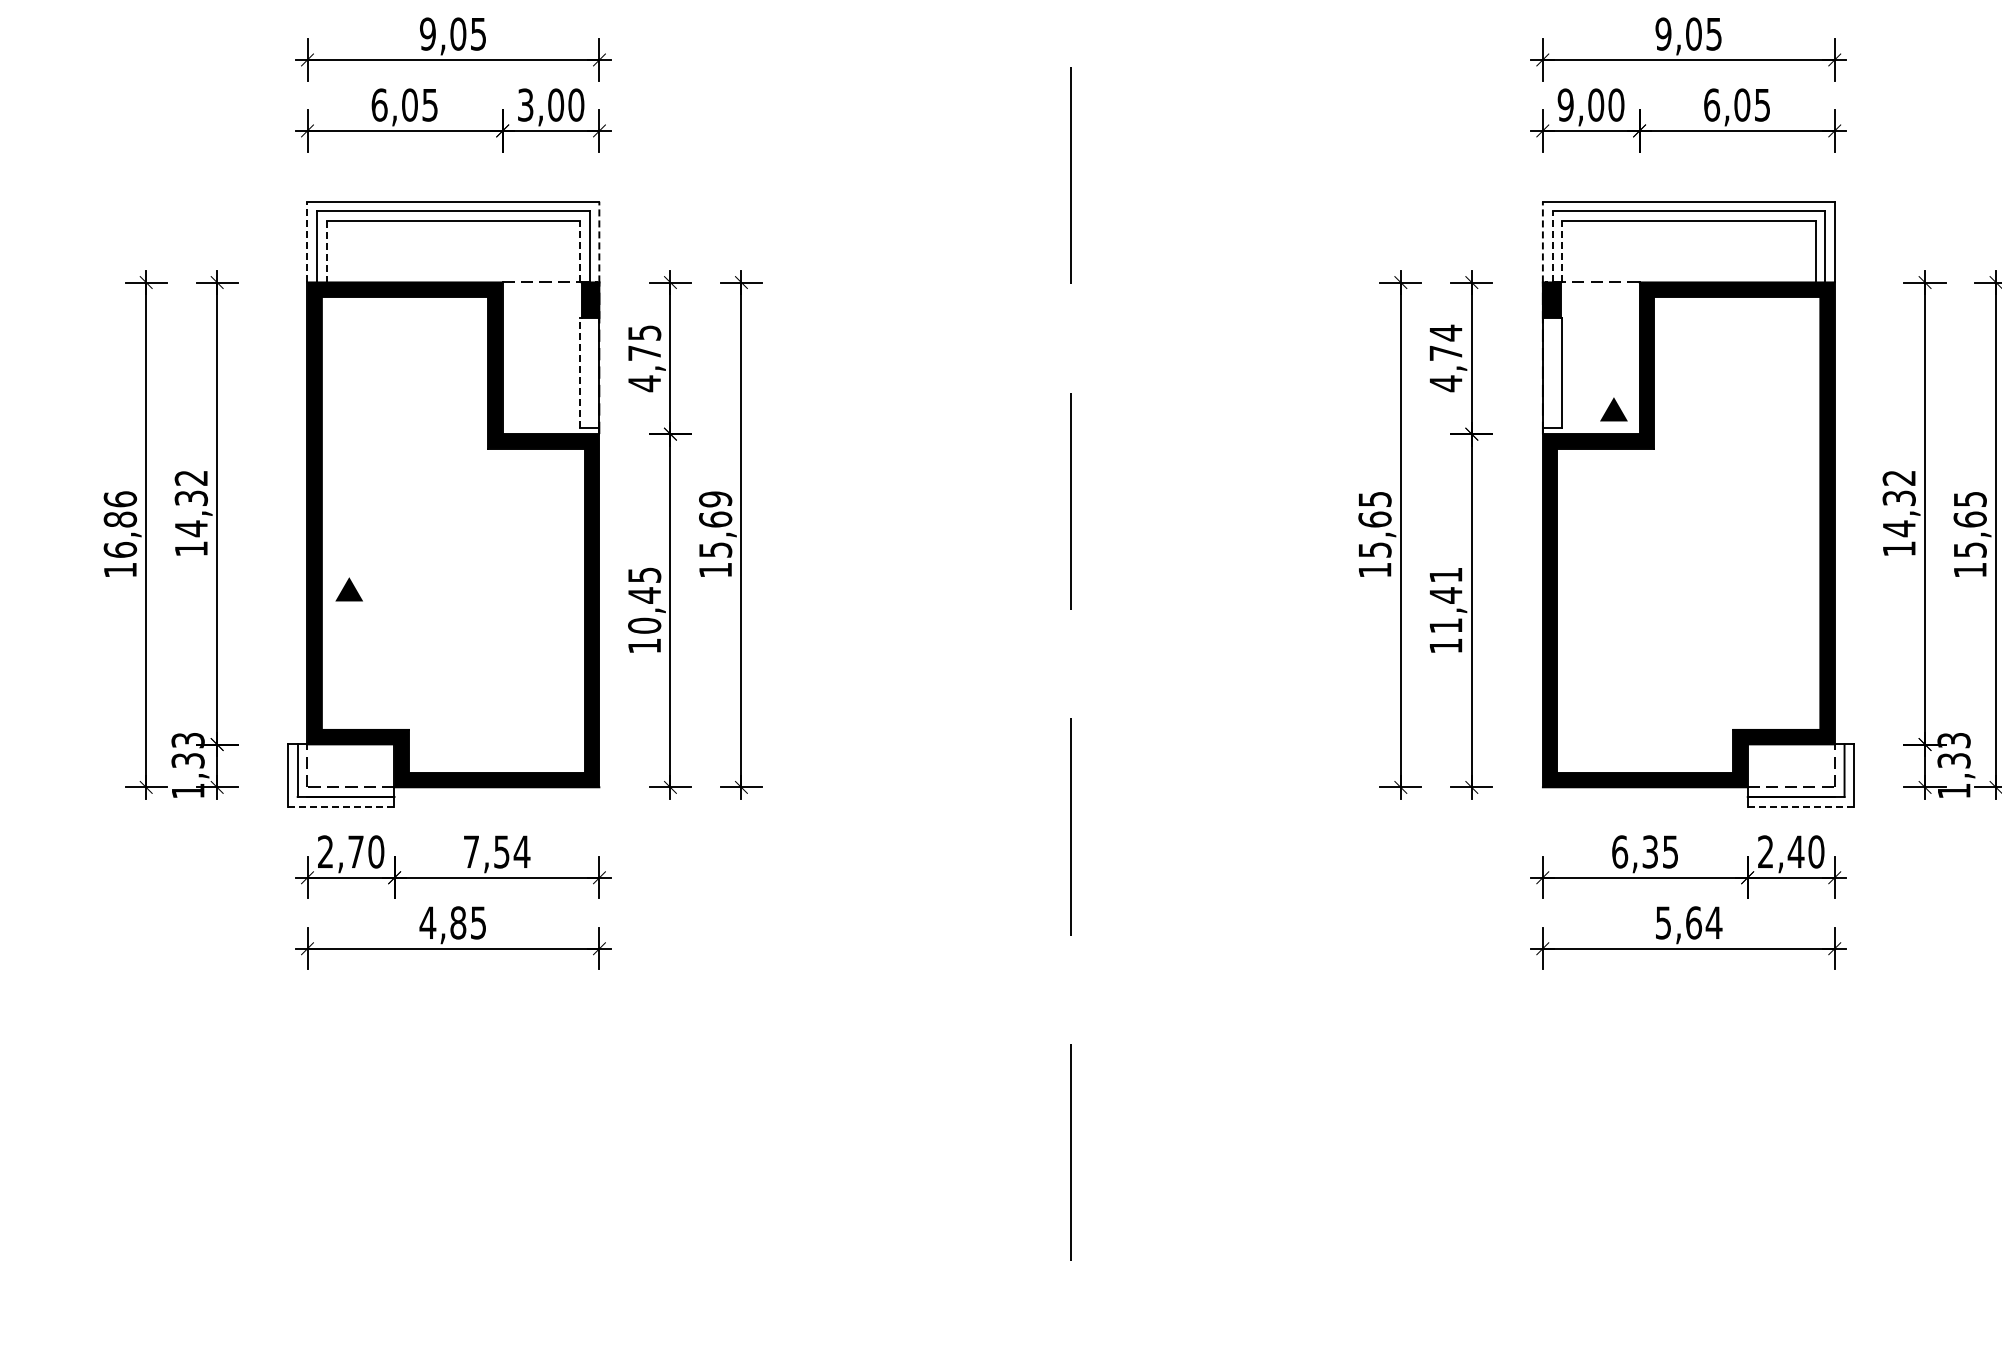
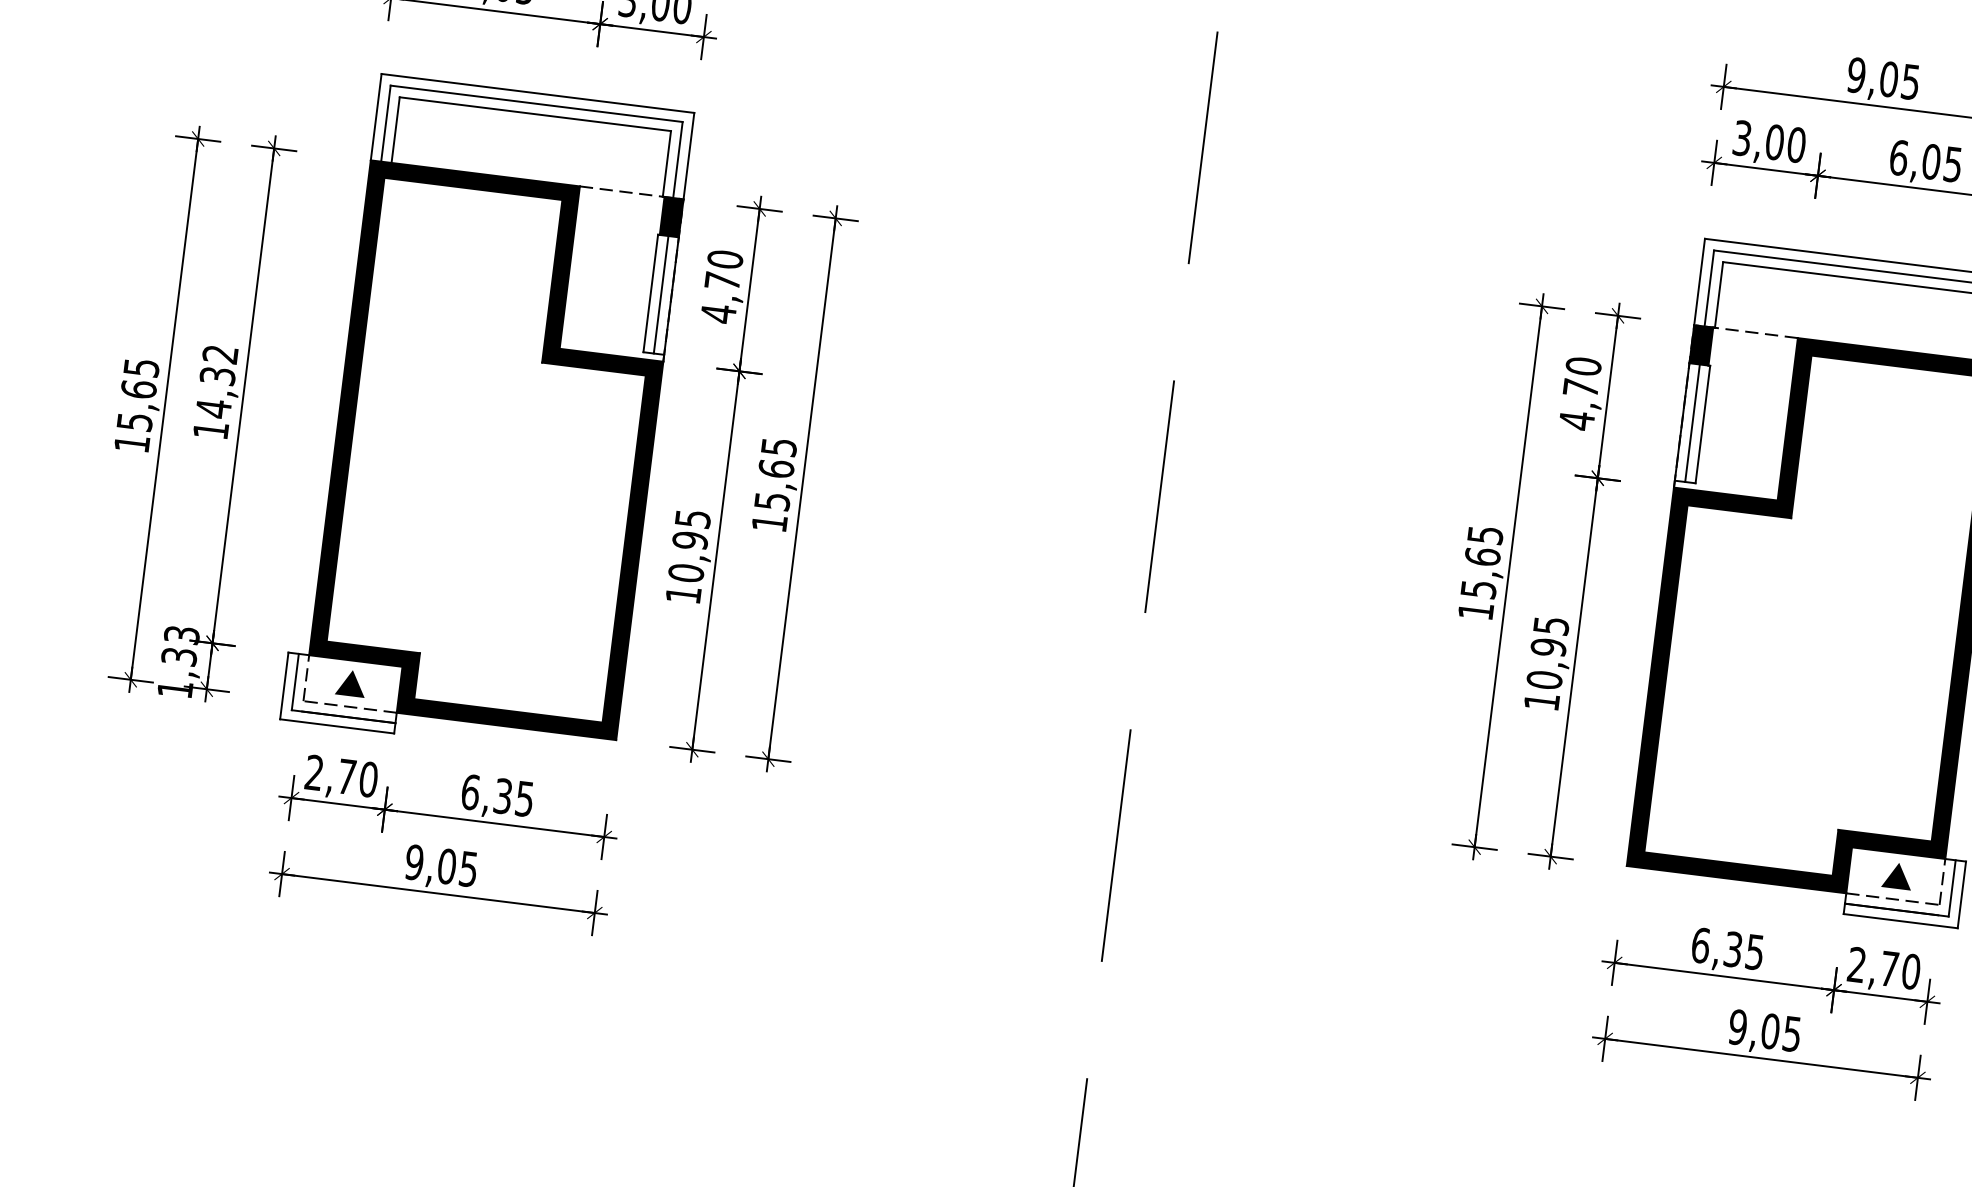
text: (1565, 104) -> (1742, 137), 9,00 -> 3,00
line: (307, 241) -> (376, 116), dashed -> solid
line: (599, 241) -> (689, 155), dashed -> solid
line: (1542, 241) -> (1699, 281), dashed -> solid
line: (1552, 246) -> (1709, 288), dashed -> solid
line: (326, 251) -> (395, 129), dashed -> solid
line: (579, 251) -> (666, 163), dashed -> solid
line: (1562, 251) -> (1719, 294), dashed -> solid
text: (644, 332) -> (725, 258), 4,75 -> 4,70
text: (1445, 332) -> (1583, 365), 4,74 -> 4,70
line: (579, 372) -> (650, 293), dashed -> solid
line: (589, 372) -> (660, 294), added
line: (1552, 372) -> (1692, 422), added
part: (1613, 409) -> (1897, 875), moved
text: (715, 499) -> (779, 447), 15,69 -> 15,65
text: (120, 524) -> (138, 394), 16,86 -> 15,65
part: (348, 589) -> (350, 683), moved
text: (644, 595) -> (690, 540), 10,45 -> 10,95
text: (1445, 600) -> (1547, 652), 11,41 -> 10,95
line: (340, 806) -> (336, 726), dashed -> solid
line: (1801, 806) -> (1901, 921), dashed -> solid
text: (496, 851) -> (497, 795), 7,54 -> 6,35
text: (1795, 851) -> (1888, 968), 2,40 -> 2,70
text: (442, 922) -> (430, 863), 4,85 -> 9,05
text: (1688, 922) -> (1764, 1030), 5,64 -> 9,05

